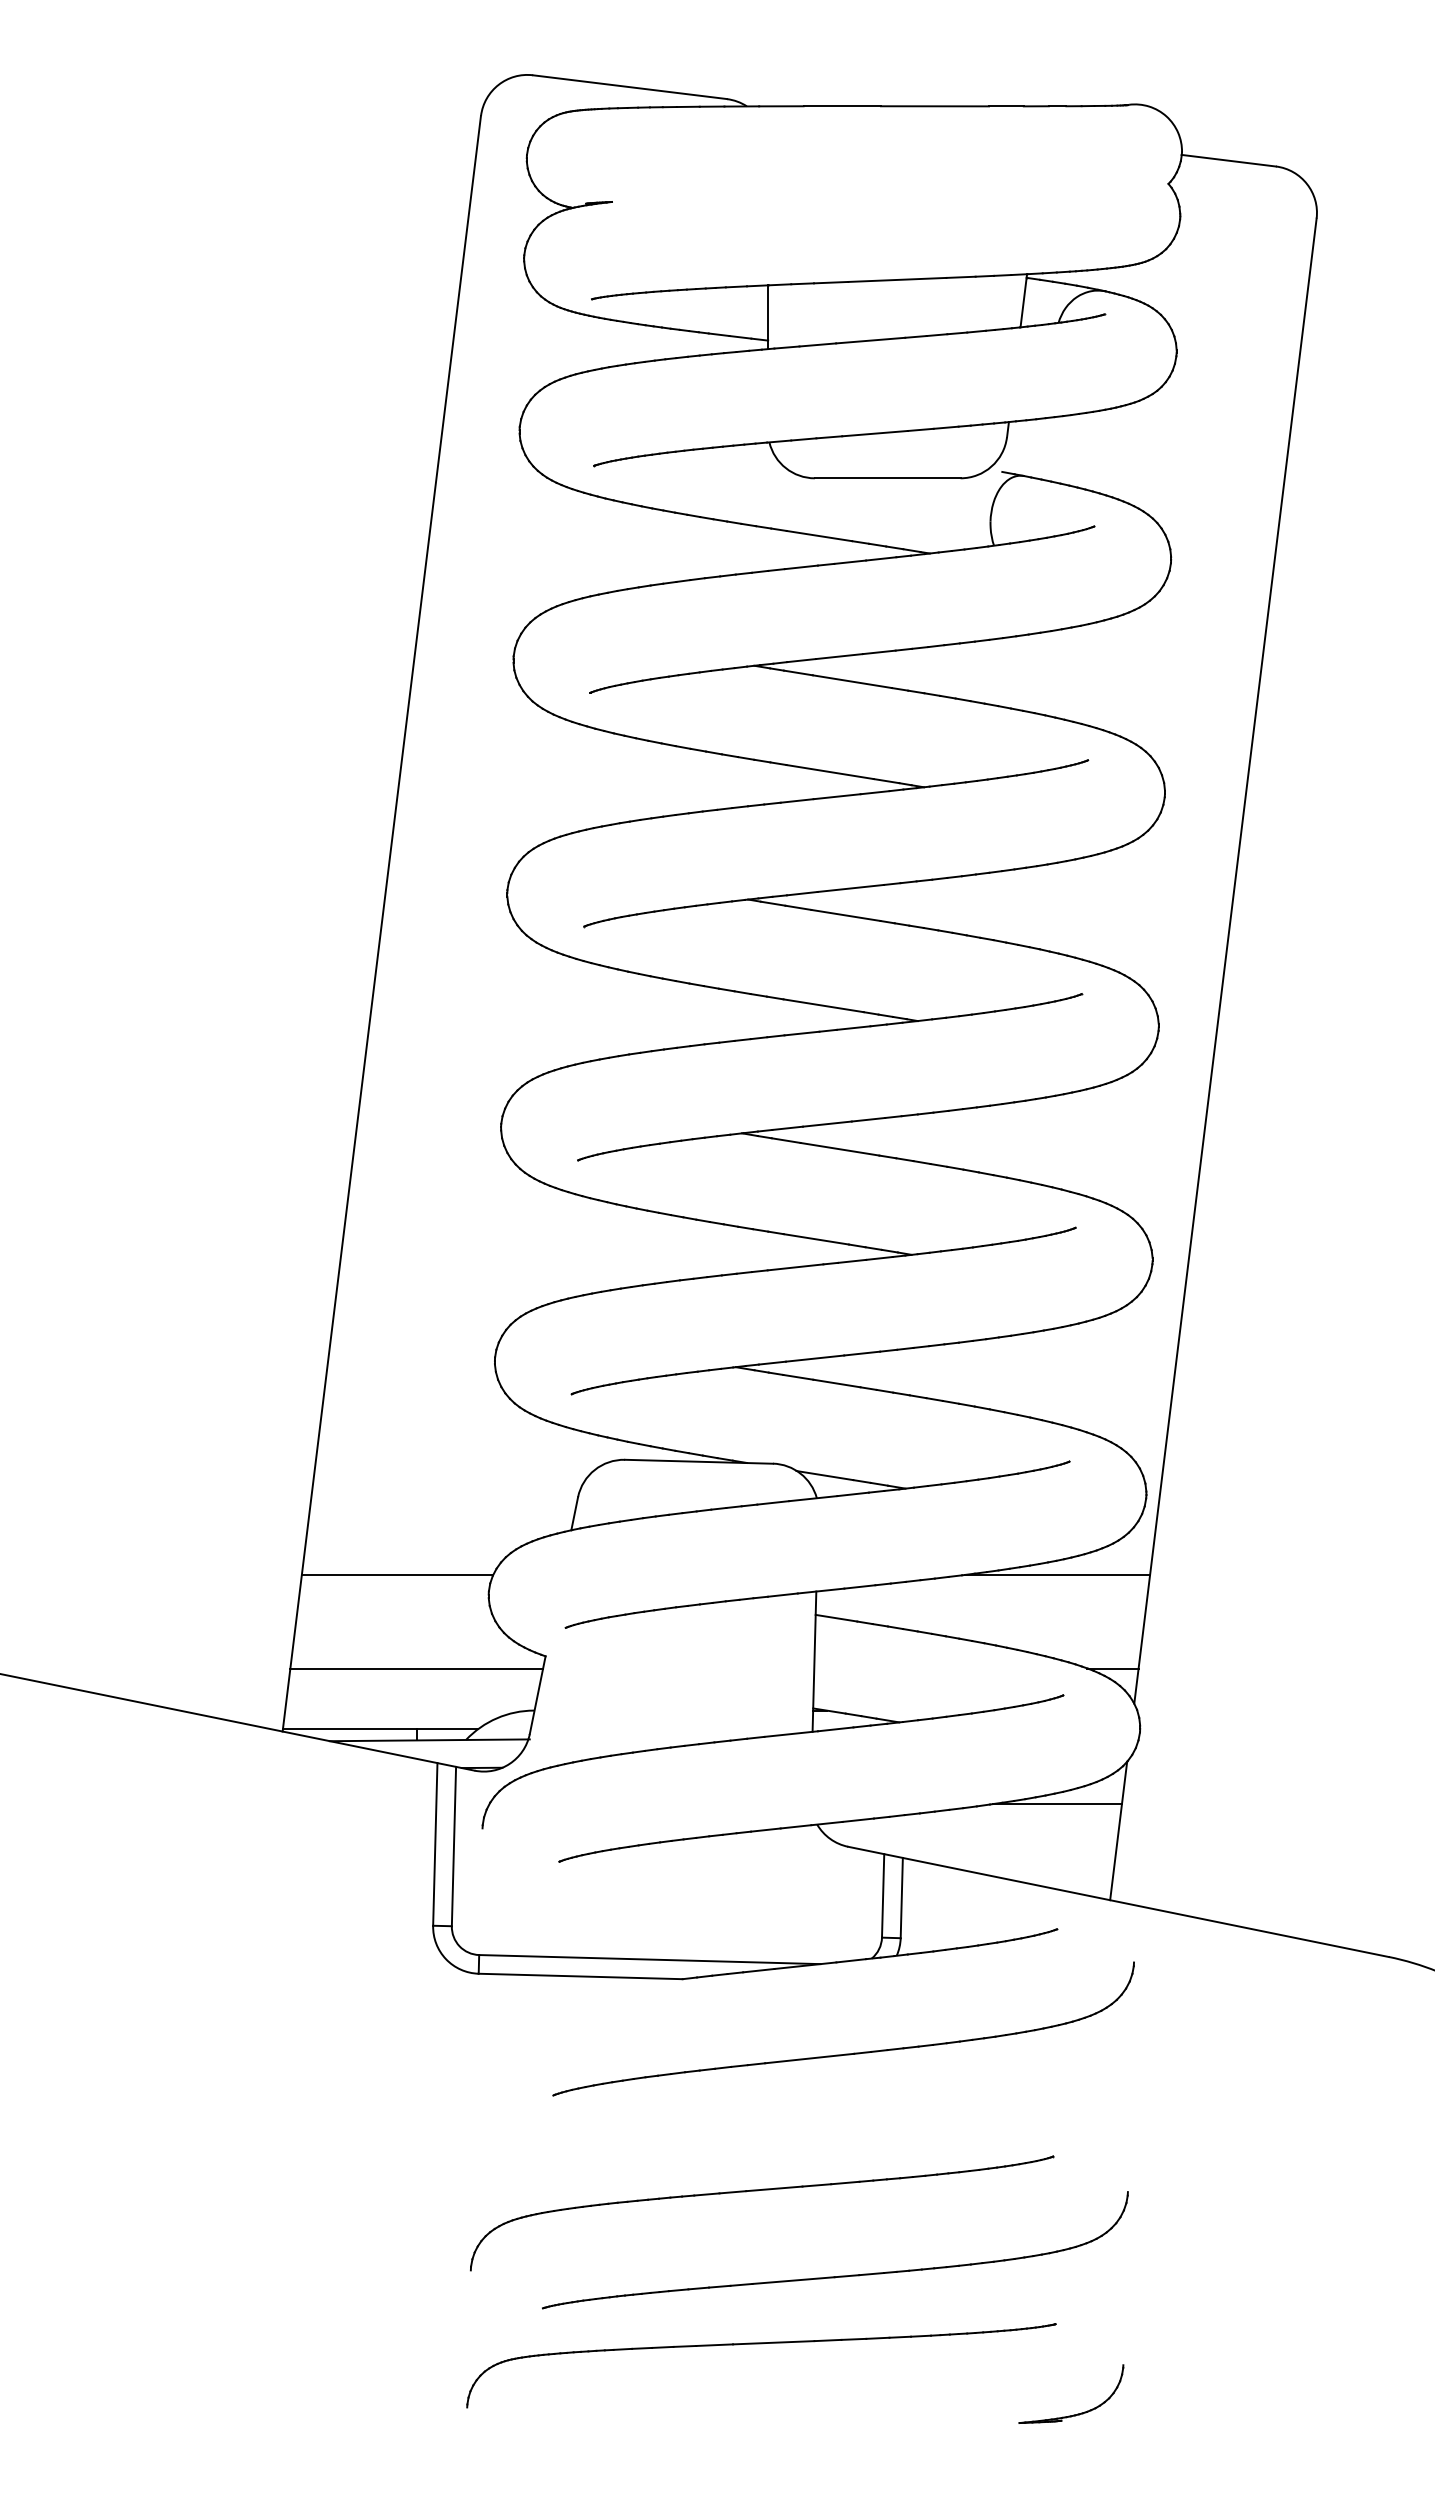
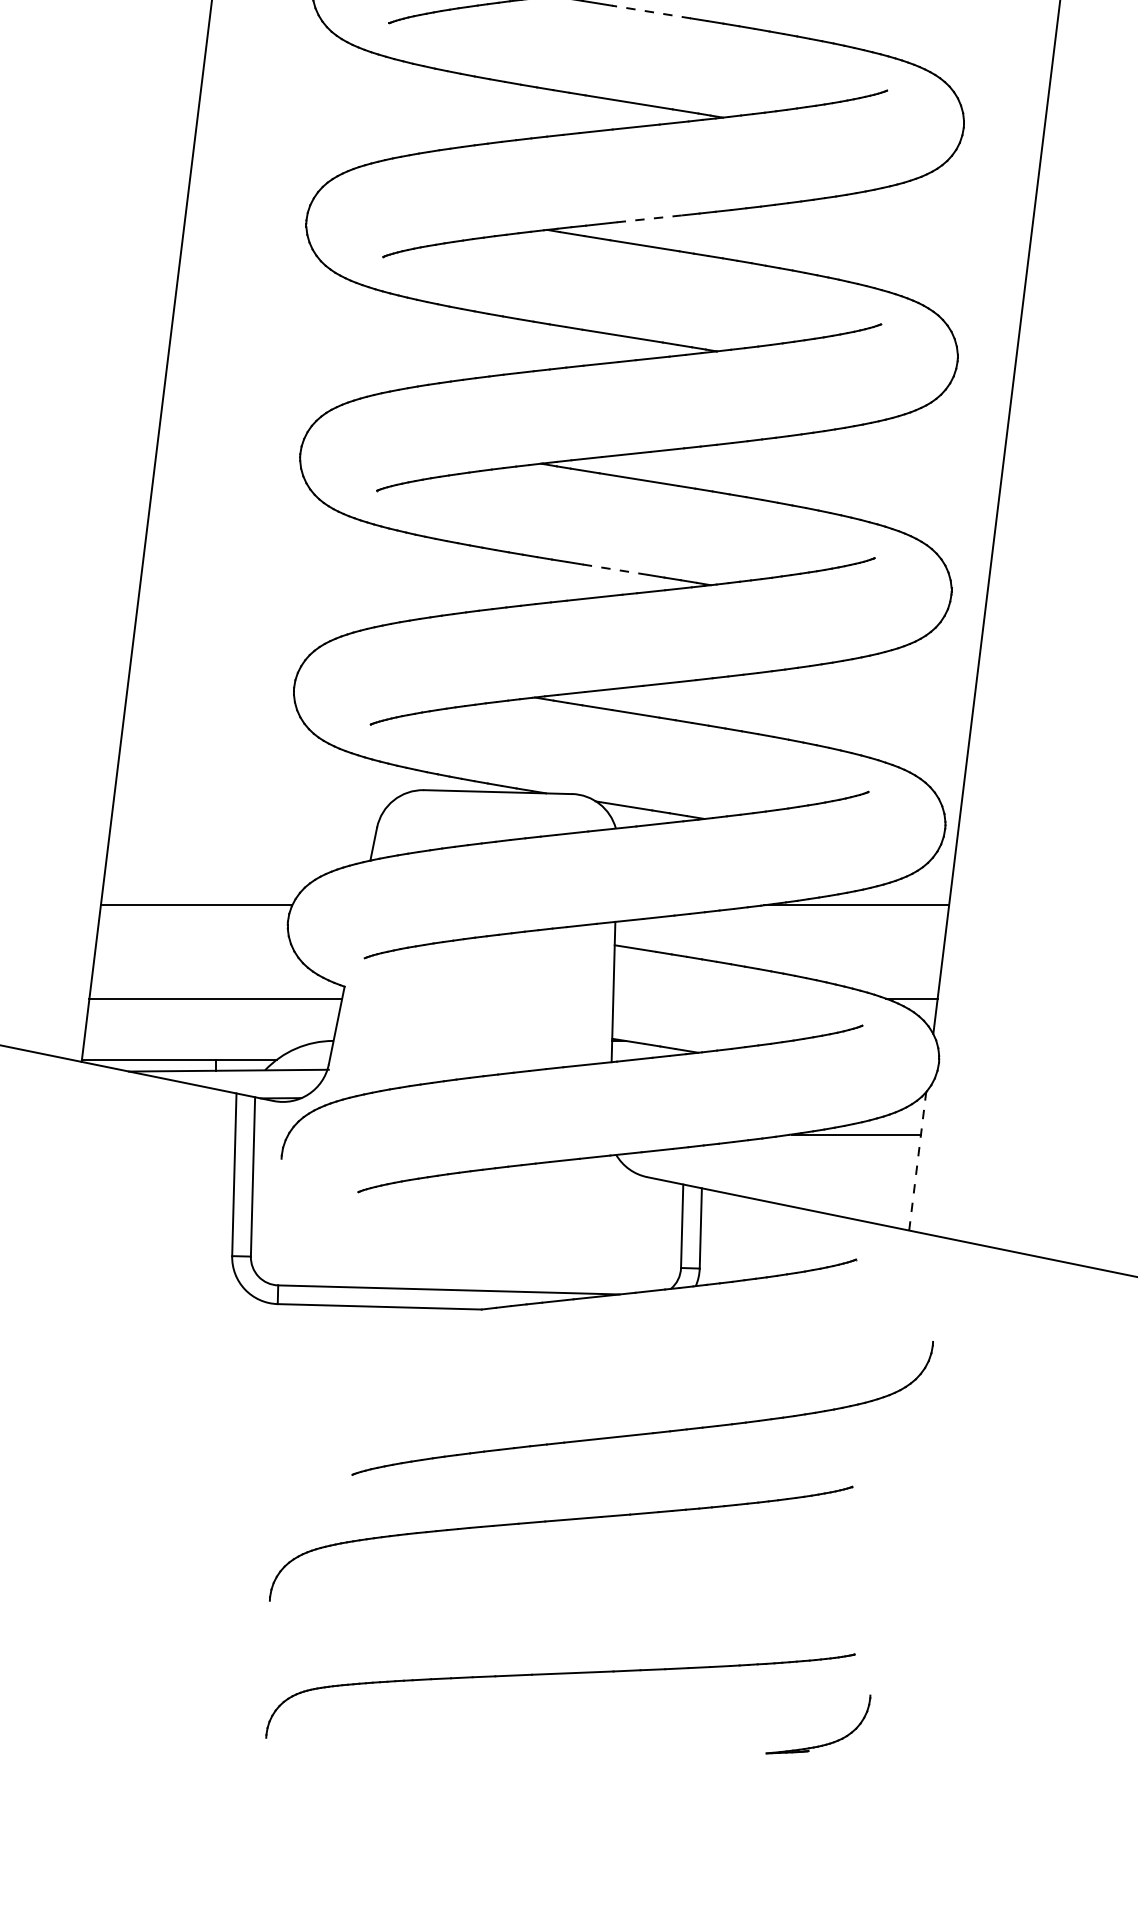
line: (851, 681) -> (650, 11), solid -> dashed
line: (851, 888) -> (650, 218), solid -> dashed
line: (816, 1239) -> (615, 569), solid -> dashed
line: (1118, 1831) -> (917, 1161), solid -> dashed
part: (845, 2053) -> (644, 1432), moved
part: (839, 2275) -> (638, 1605), removed
part: (1077, 2413) -> (824, 1743), moved

